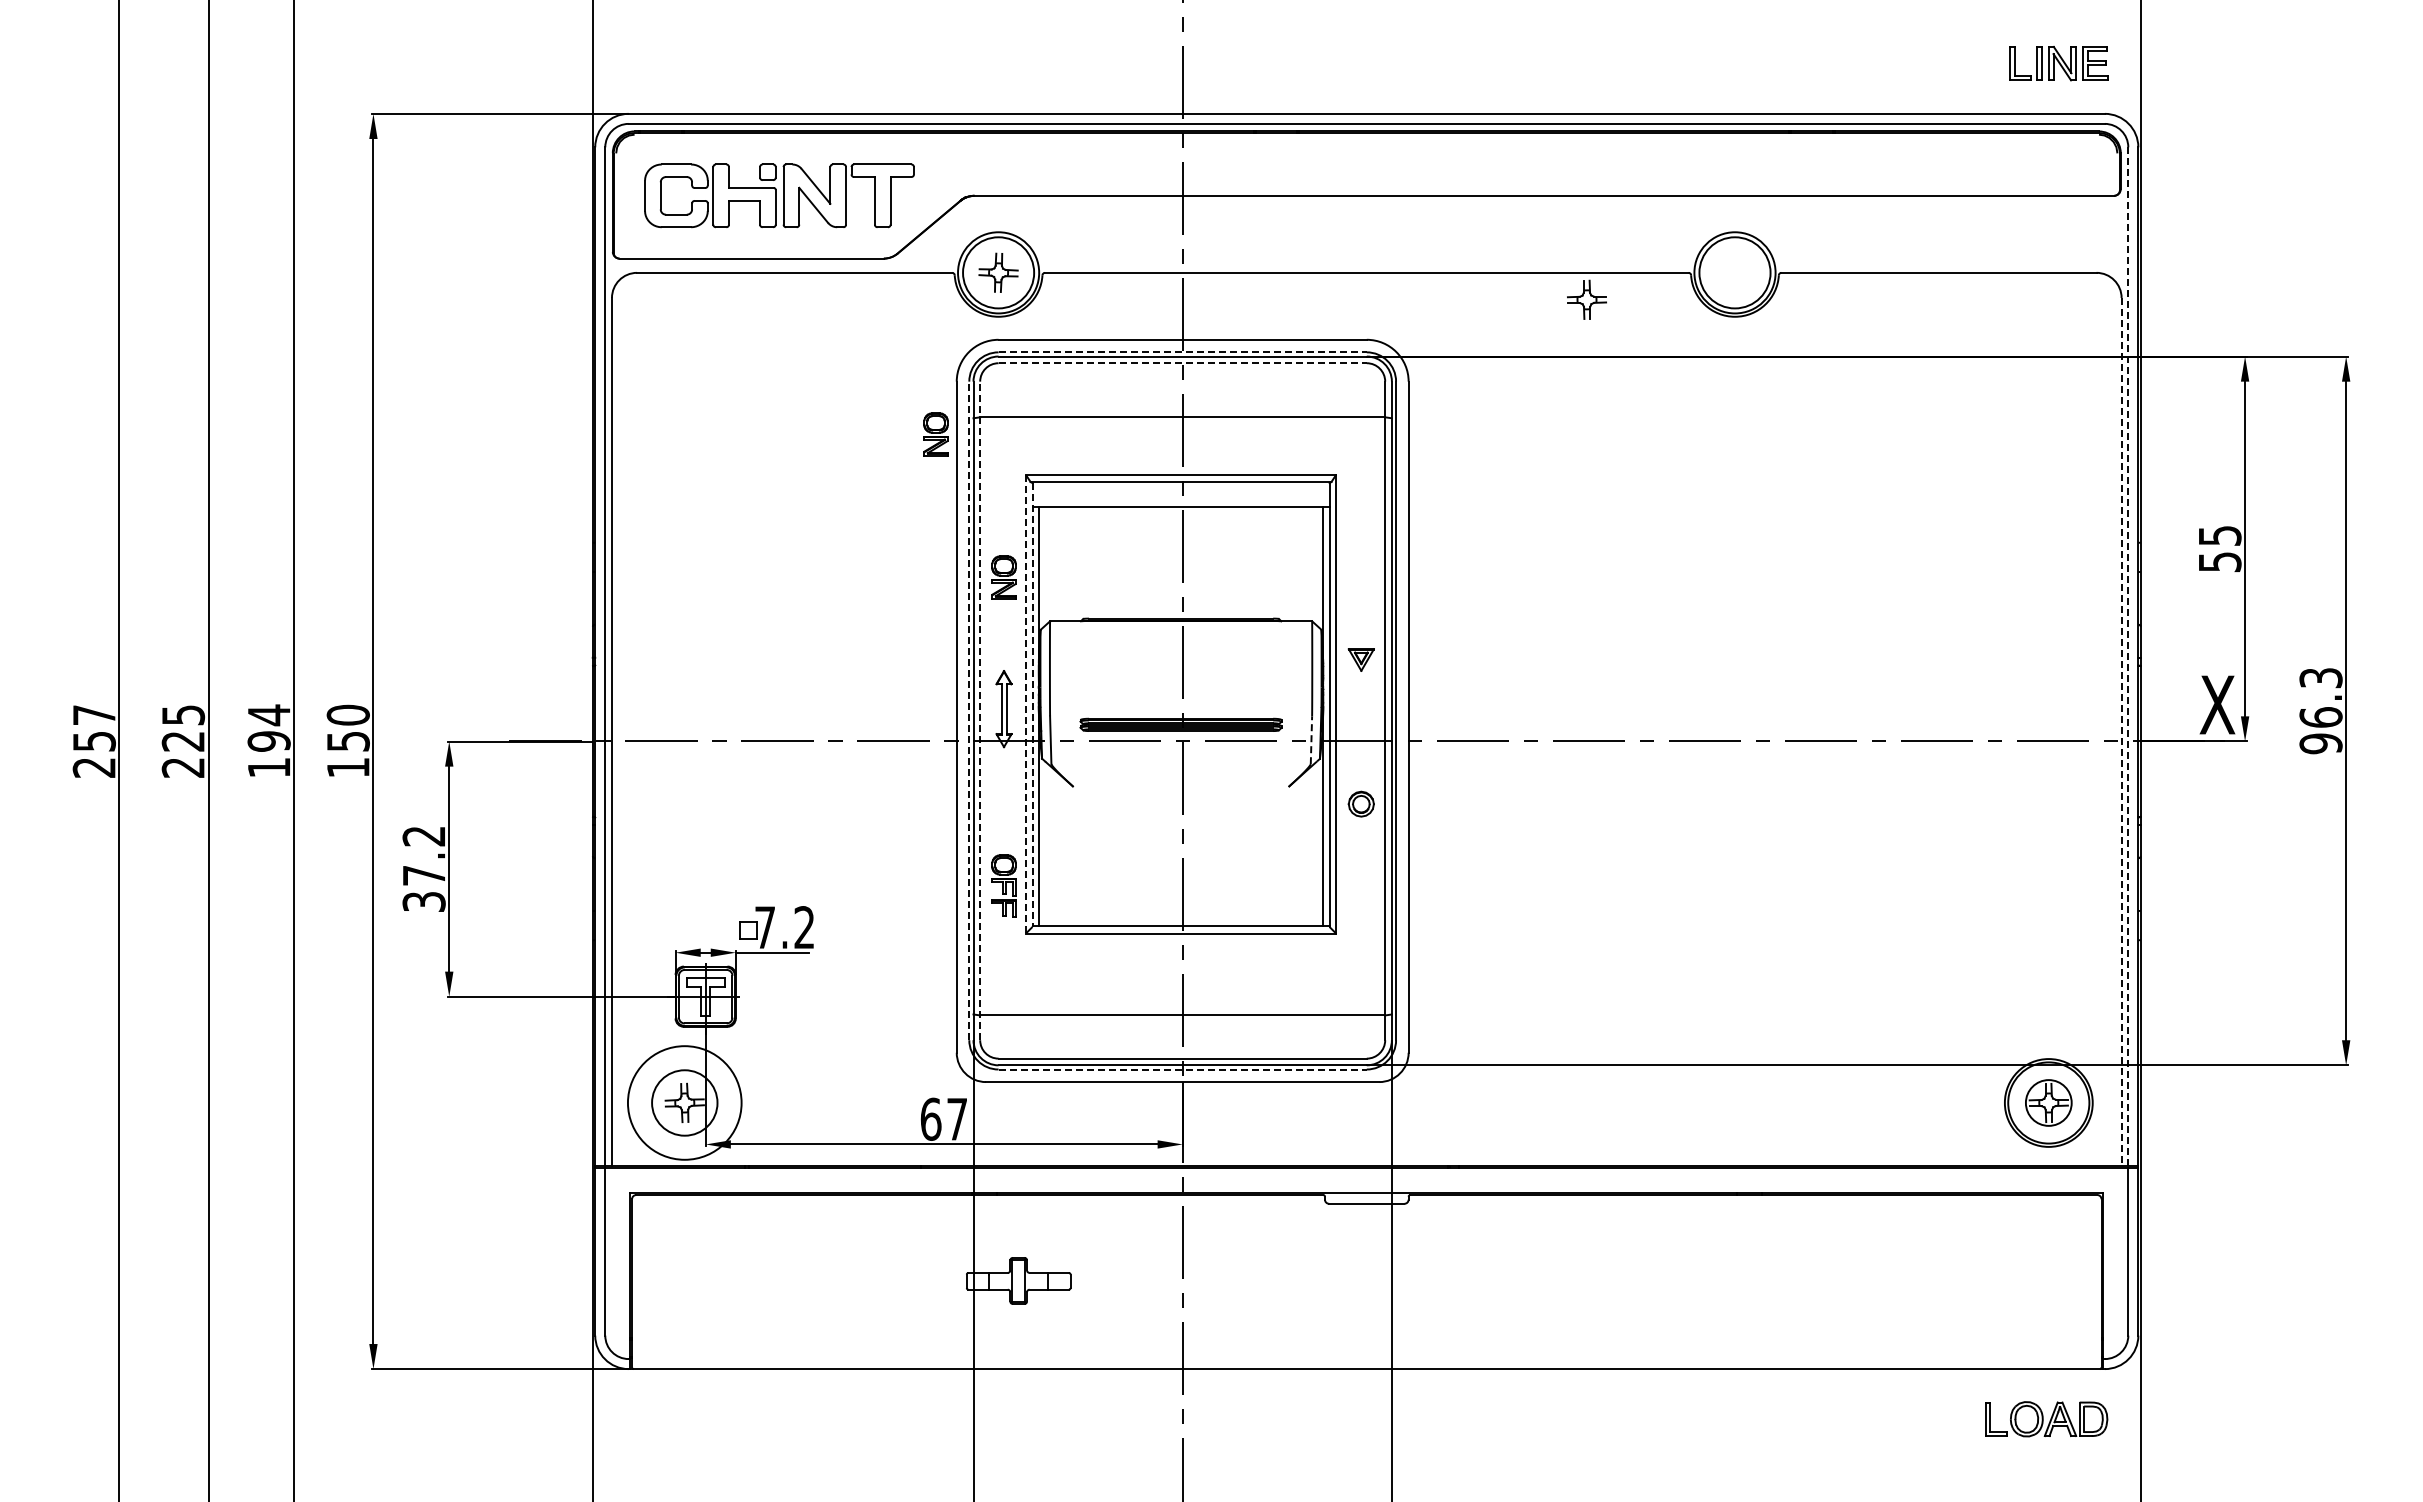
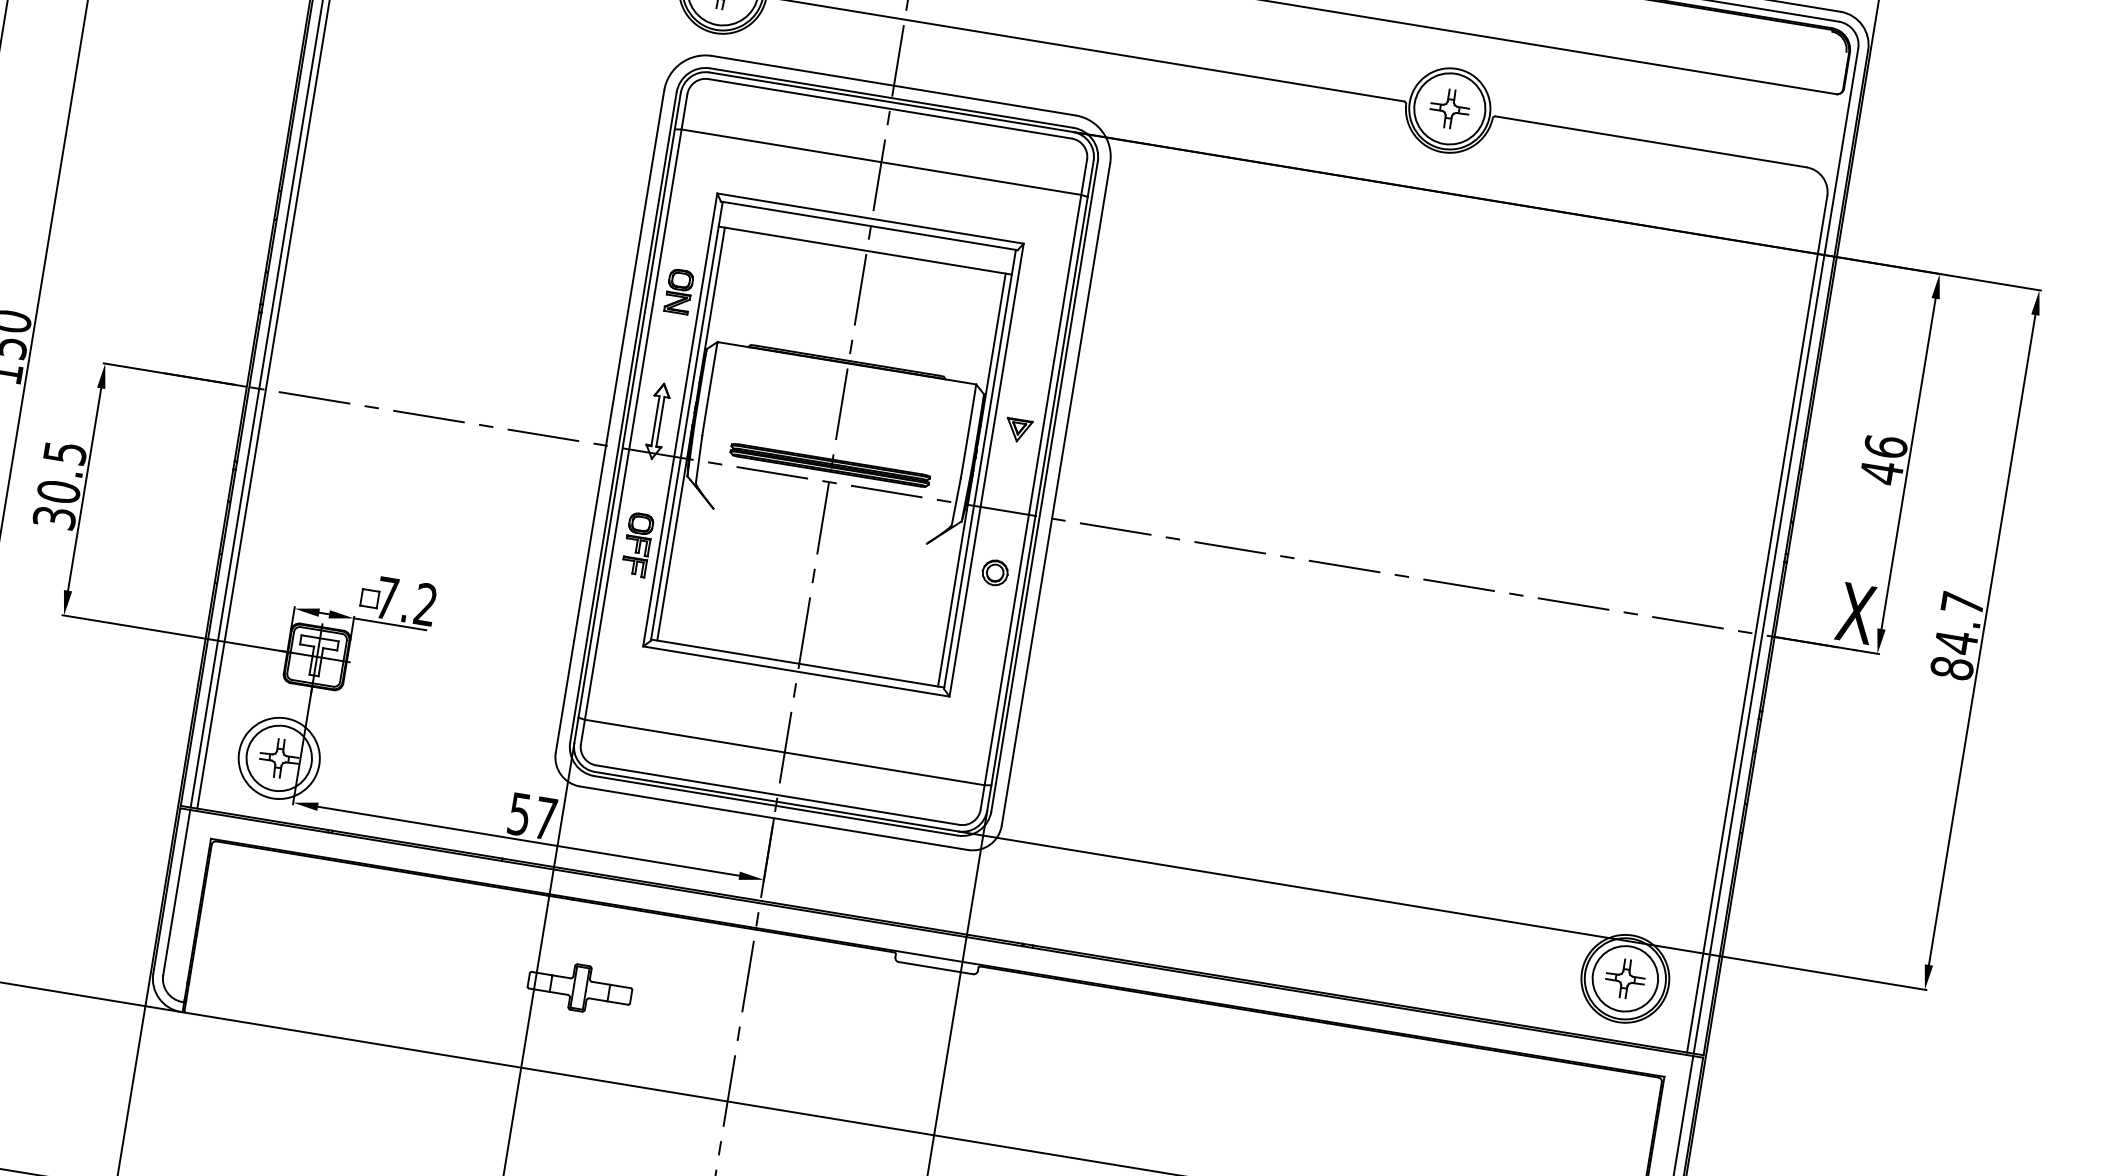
part: (1586, 299) -> (1449, 108), moved
line: (1183, 352) -> (892, 98), dashed -> solid
line: (1183, 363) -> (890, 109), dashed -> solid
part: (935, 434) -> (634, 139), removed
text: (2219, 549) -> (1883, 460), 55 -> 46
line: (2128, 657) -> (1776, 552), dashed -> solid
line: (1025, 704) -> (679, 420), dashed -> solid
line: (1032, 705) -> (686, 422), dashed -> solid
line: (969, 710) -> (623, 417), dashed -> solid
line: (980, 710) -> (634, 418), dashed -> solid
text: (2320, 711) -> (1956, 636), 96.3 -> 84.7
line: (2121, 731) -> (1757, 623), dashed -> solid
line: (1311, 740) -> (956, 501), dashed -> solid
text: (423, 855) -> (61, 471), 37.2 -> 30.5
part: (1003, 885) -> (637, 543), moved
line: (1183, 1069) -> (776, 805), dashed -> solid
circle: (684, 1102) -> (279, 757), size x0.71
circle: (2048, 1102) -> (1625, 978), size x1.43
text: (930, 1118) -> (519, 813), 67 -> 57

